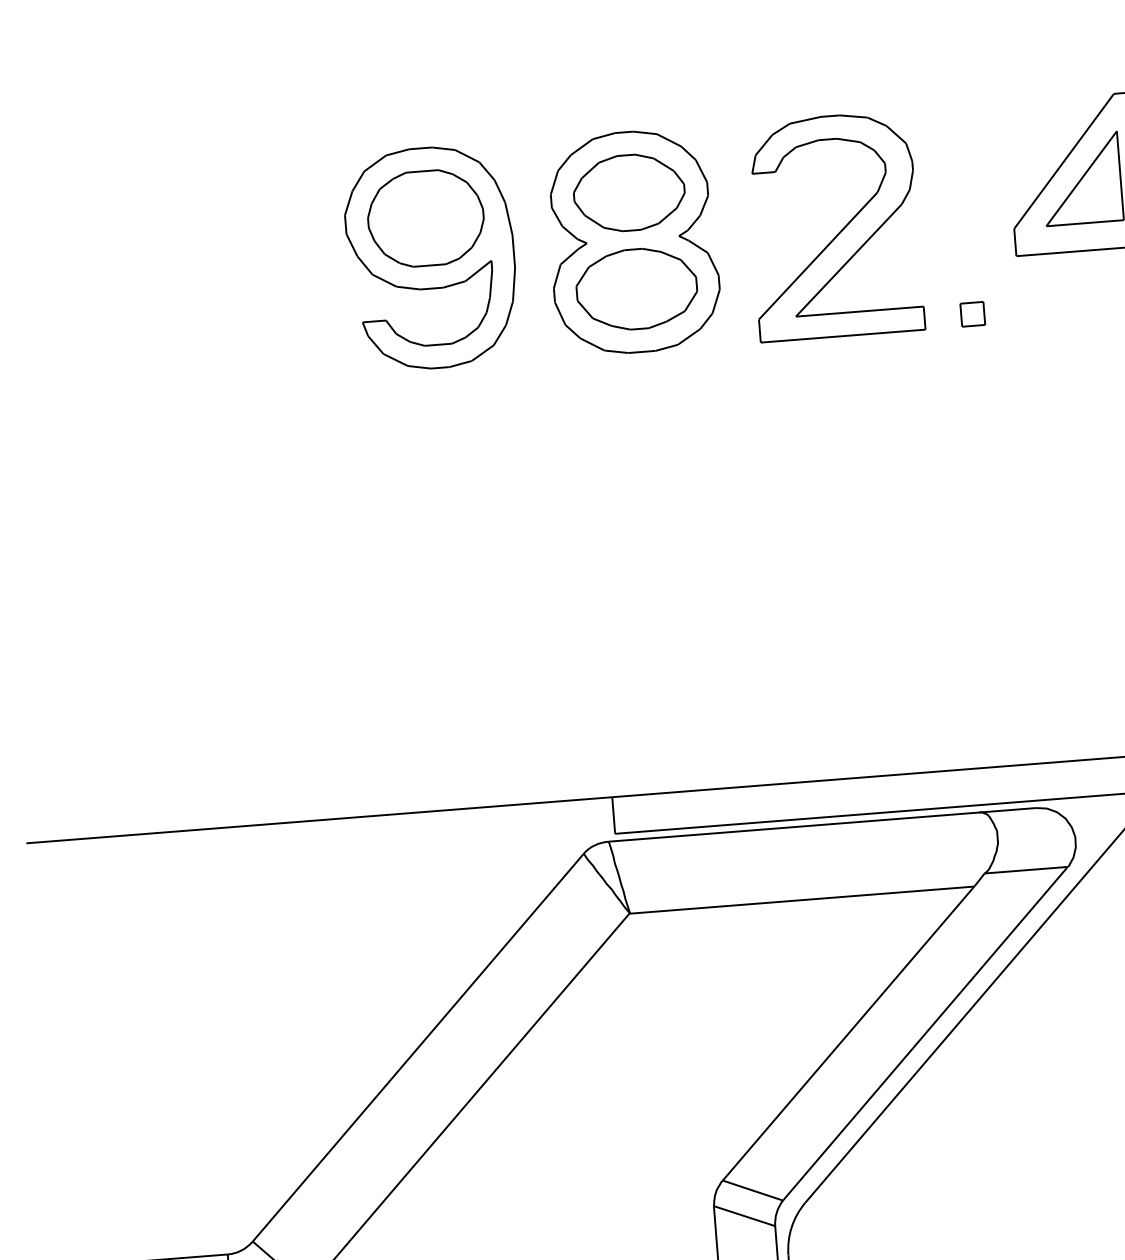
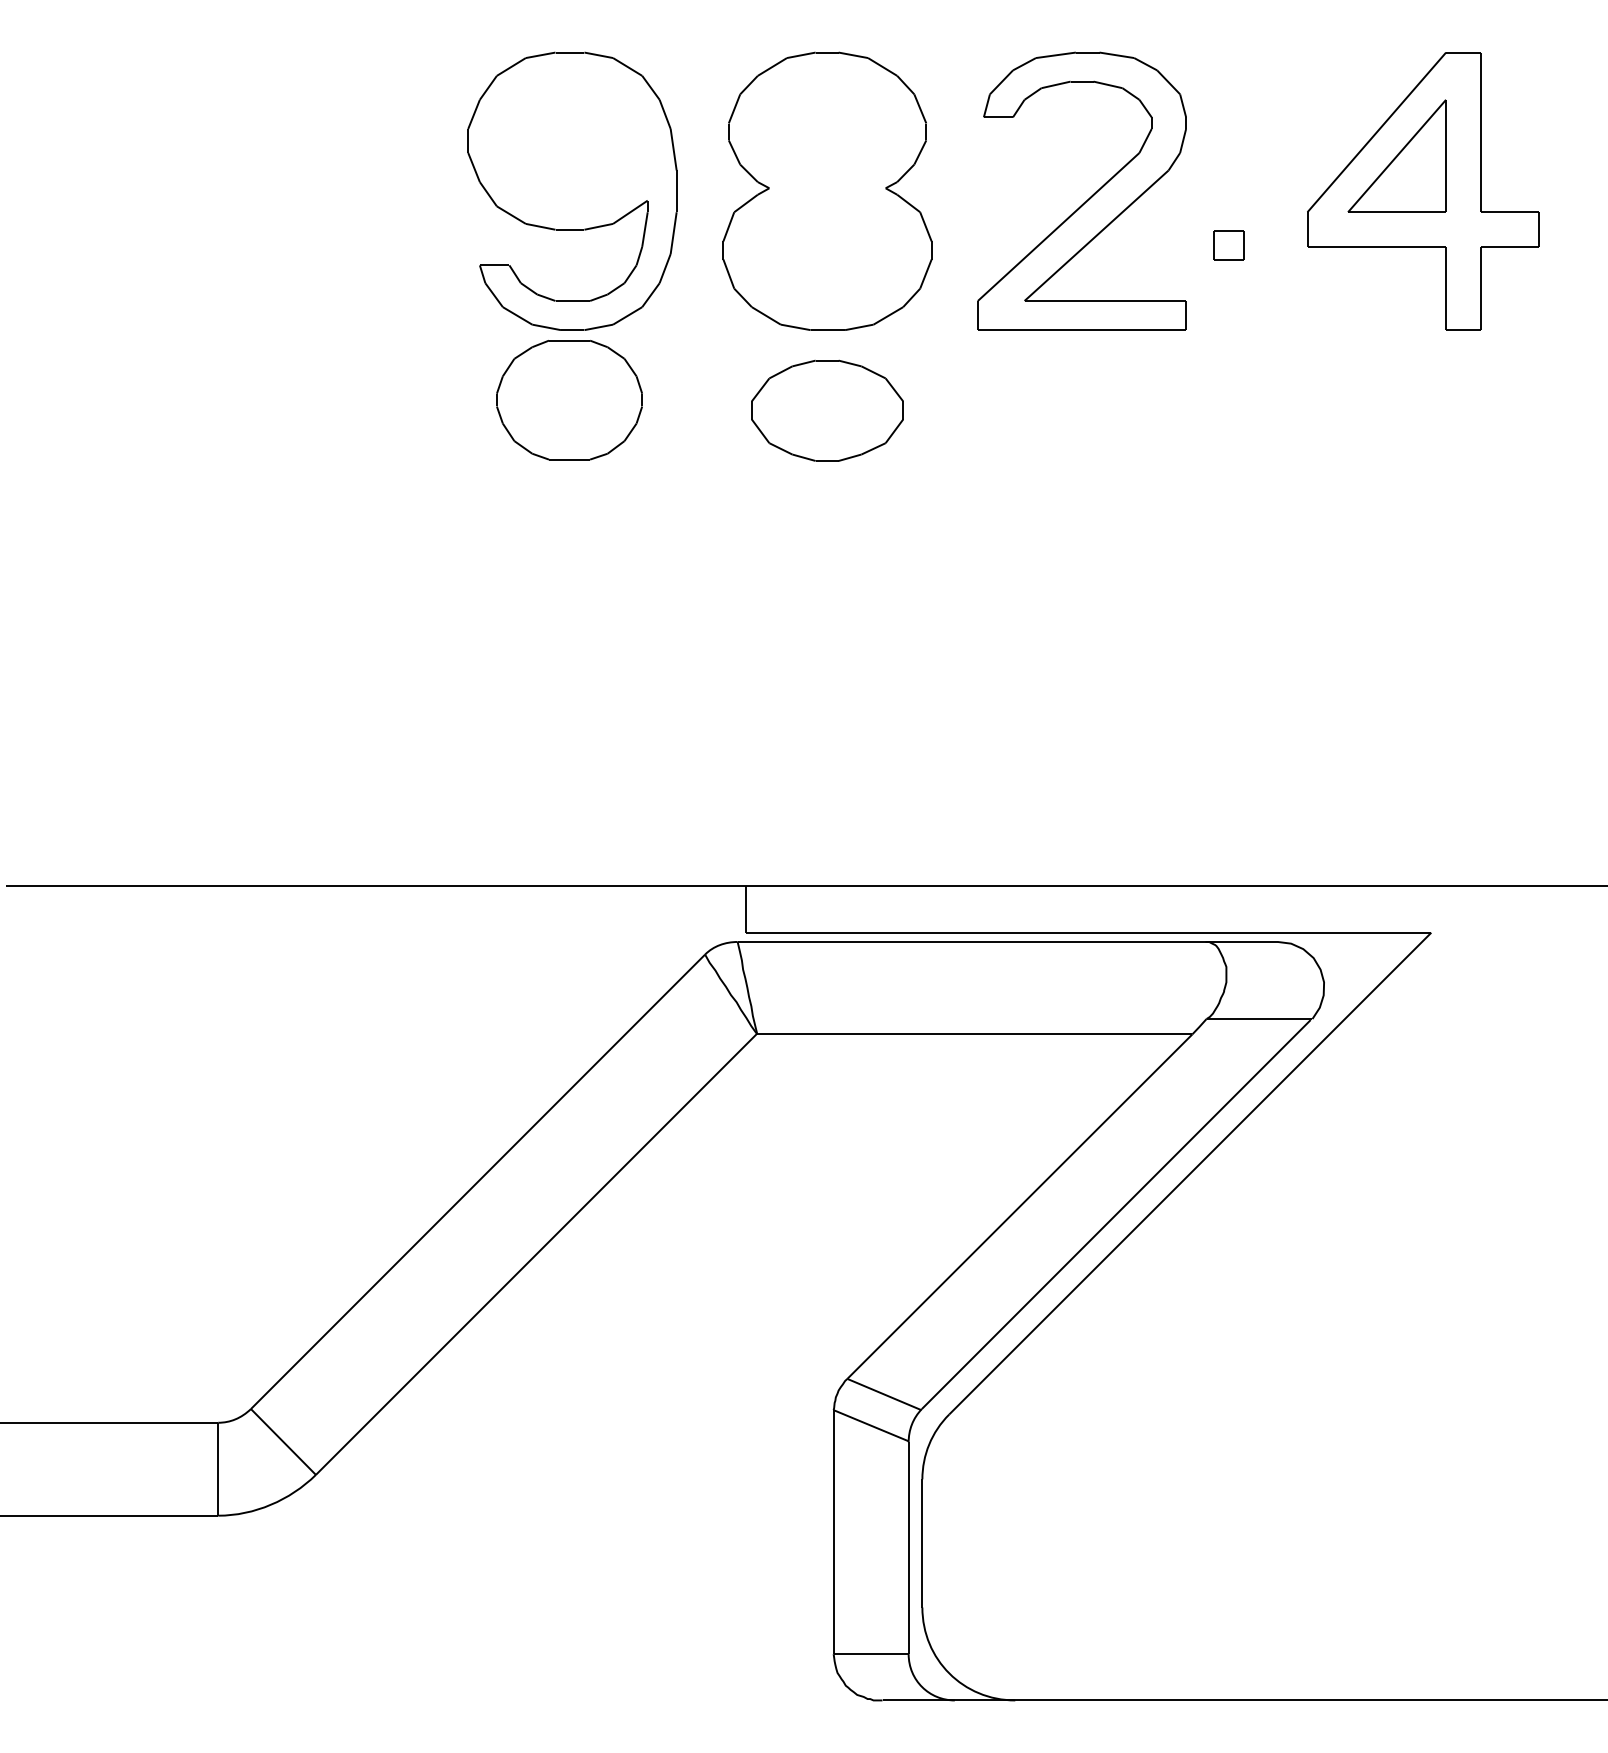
part: (629, 192) -> (827, 128), removed
part: (425, 218) -> (569, 400), moved
part: (636, 288) -> (827, 410), moved
part: (972, 314) -> (1228, 245), moved

